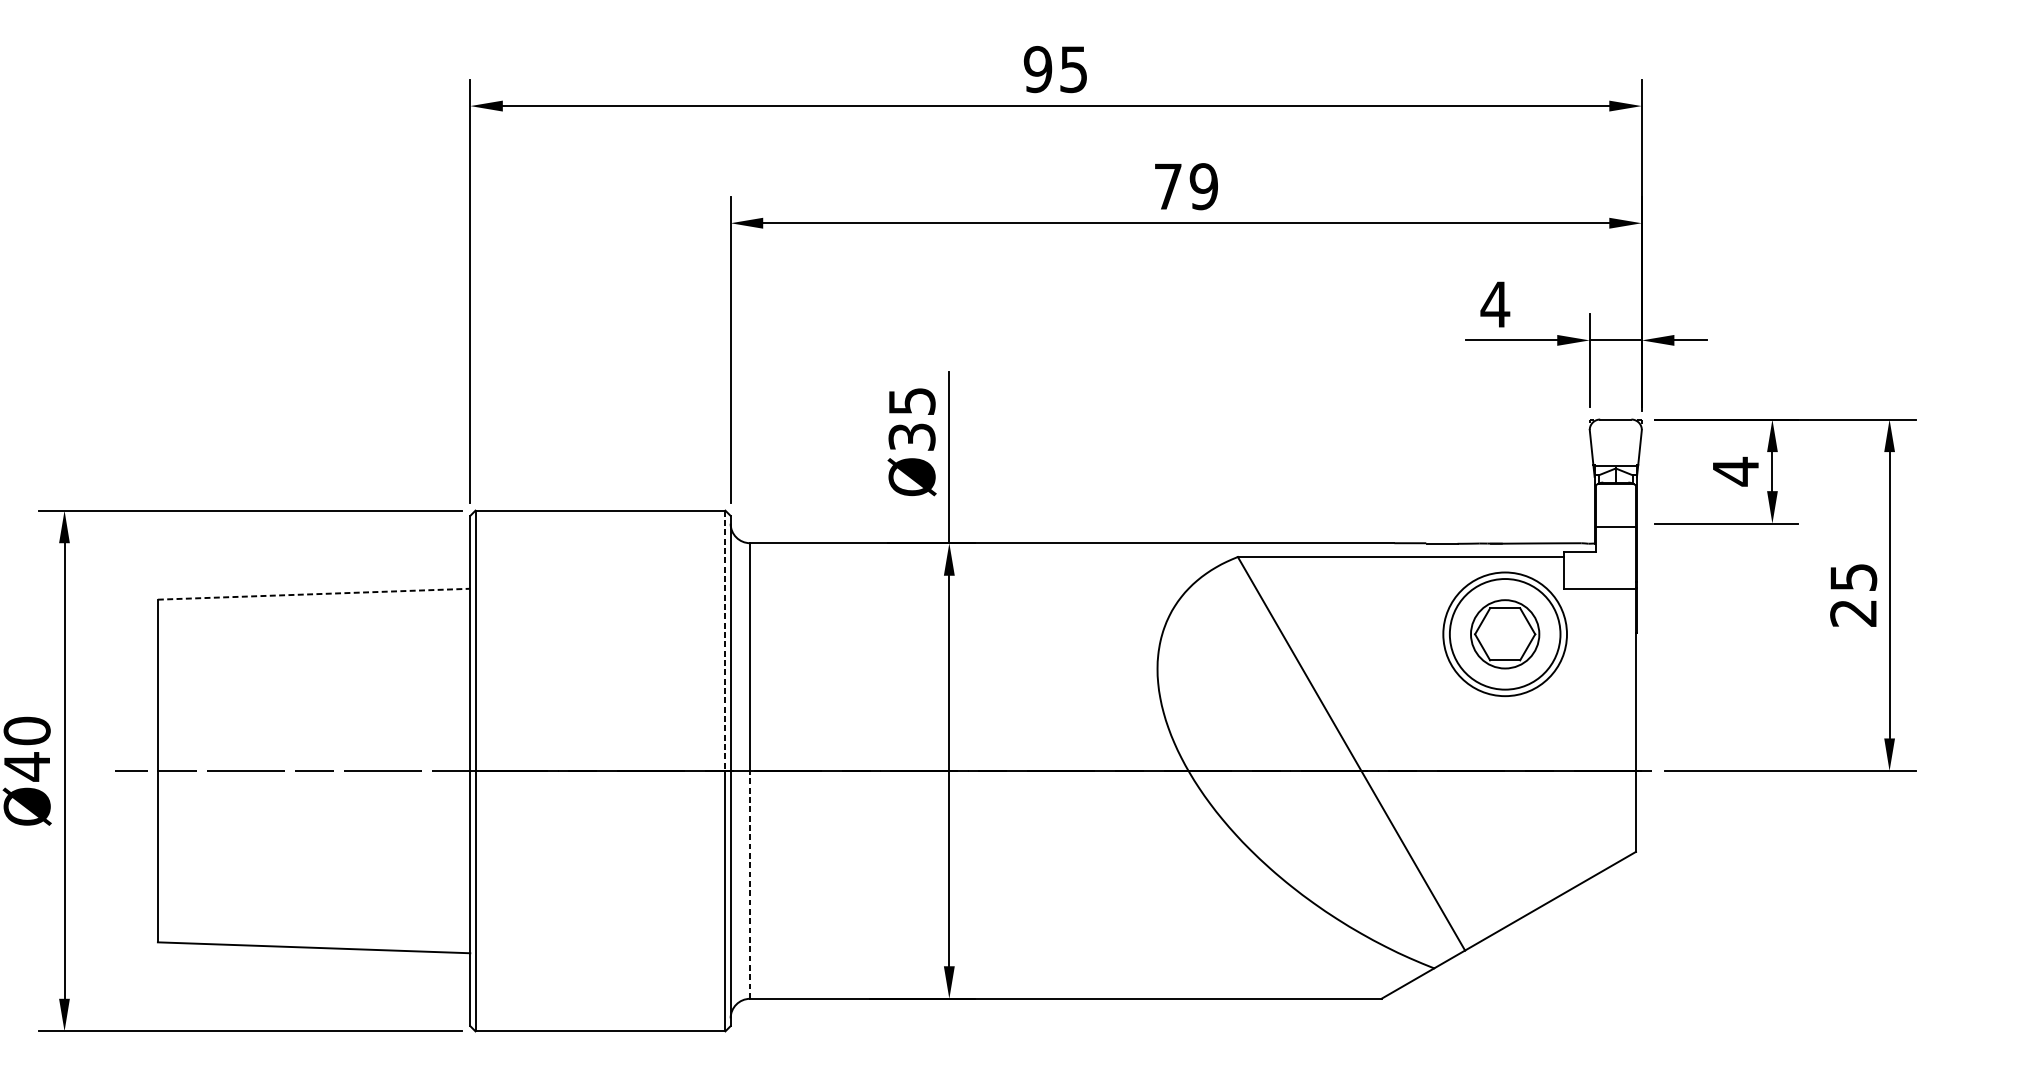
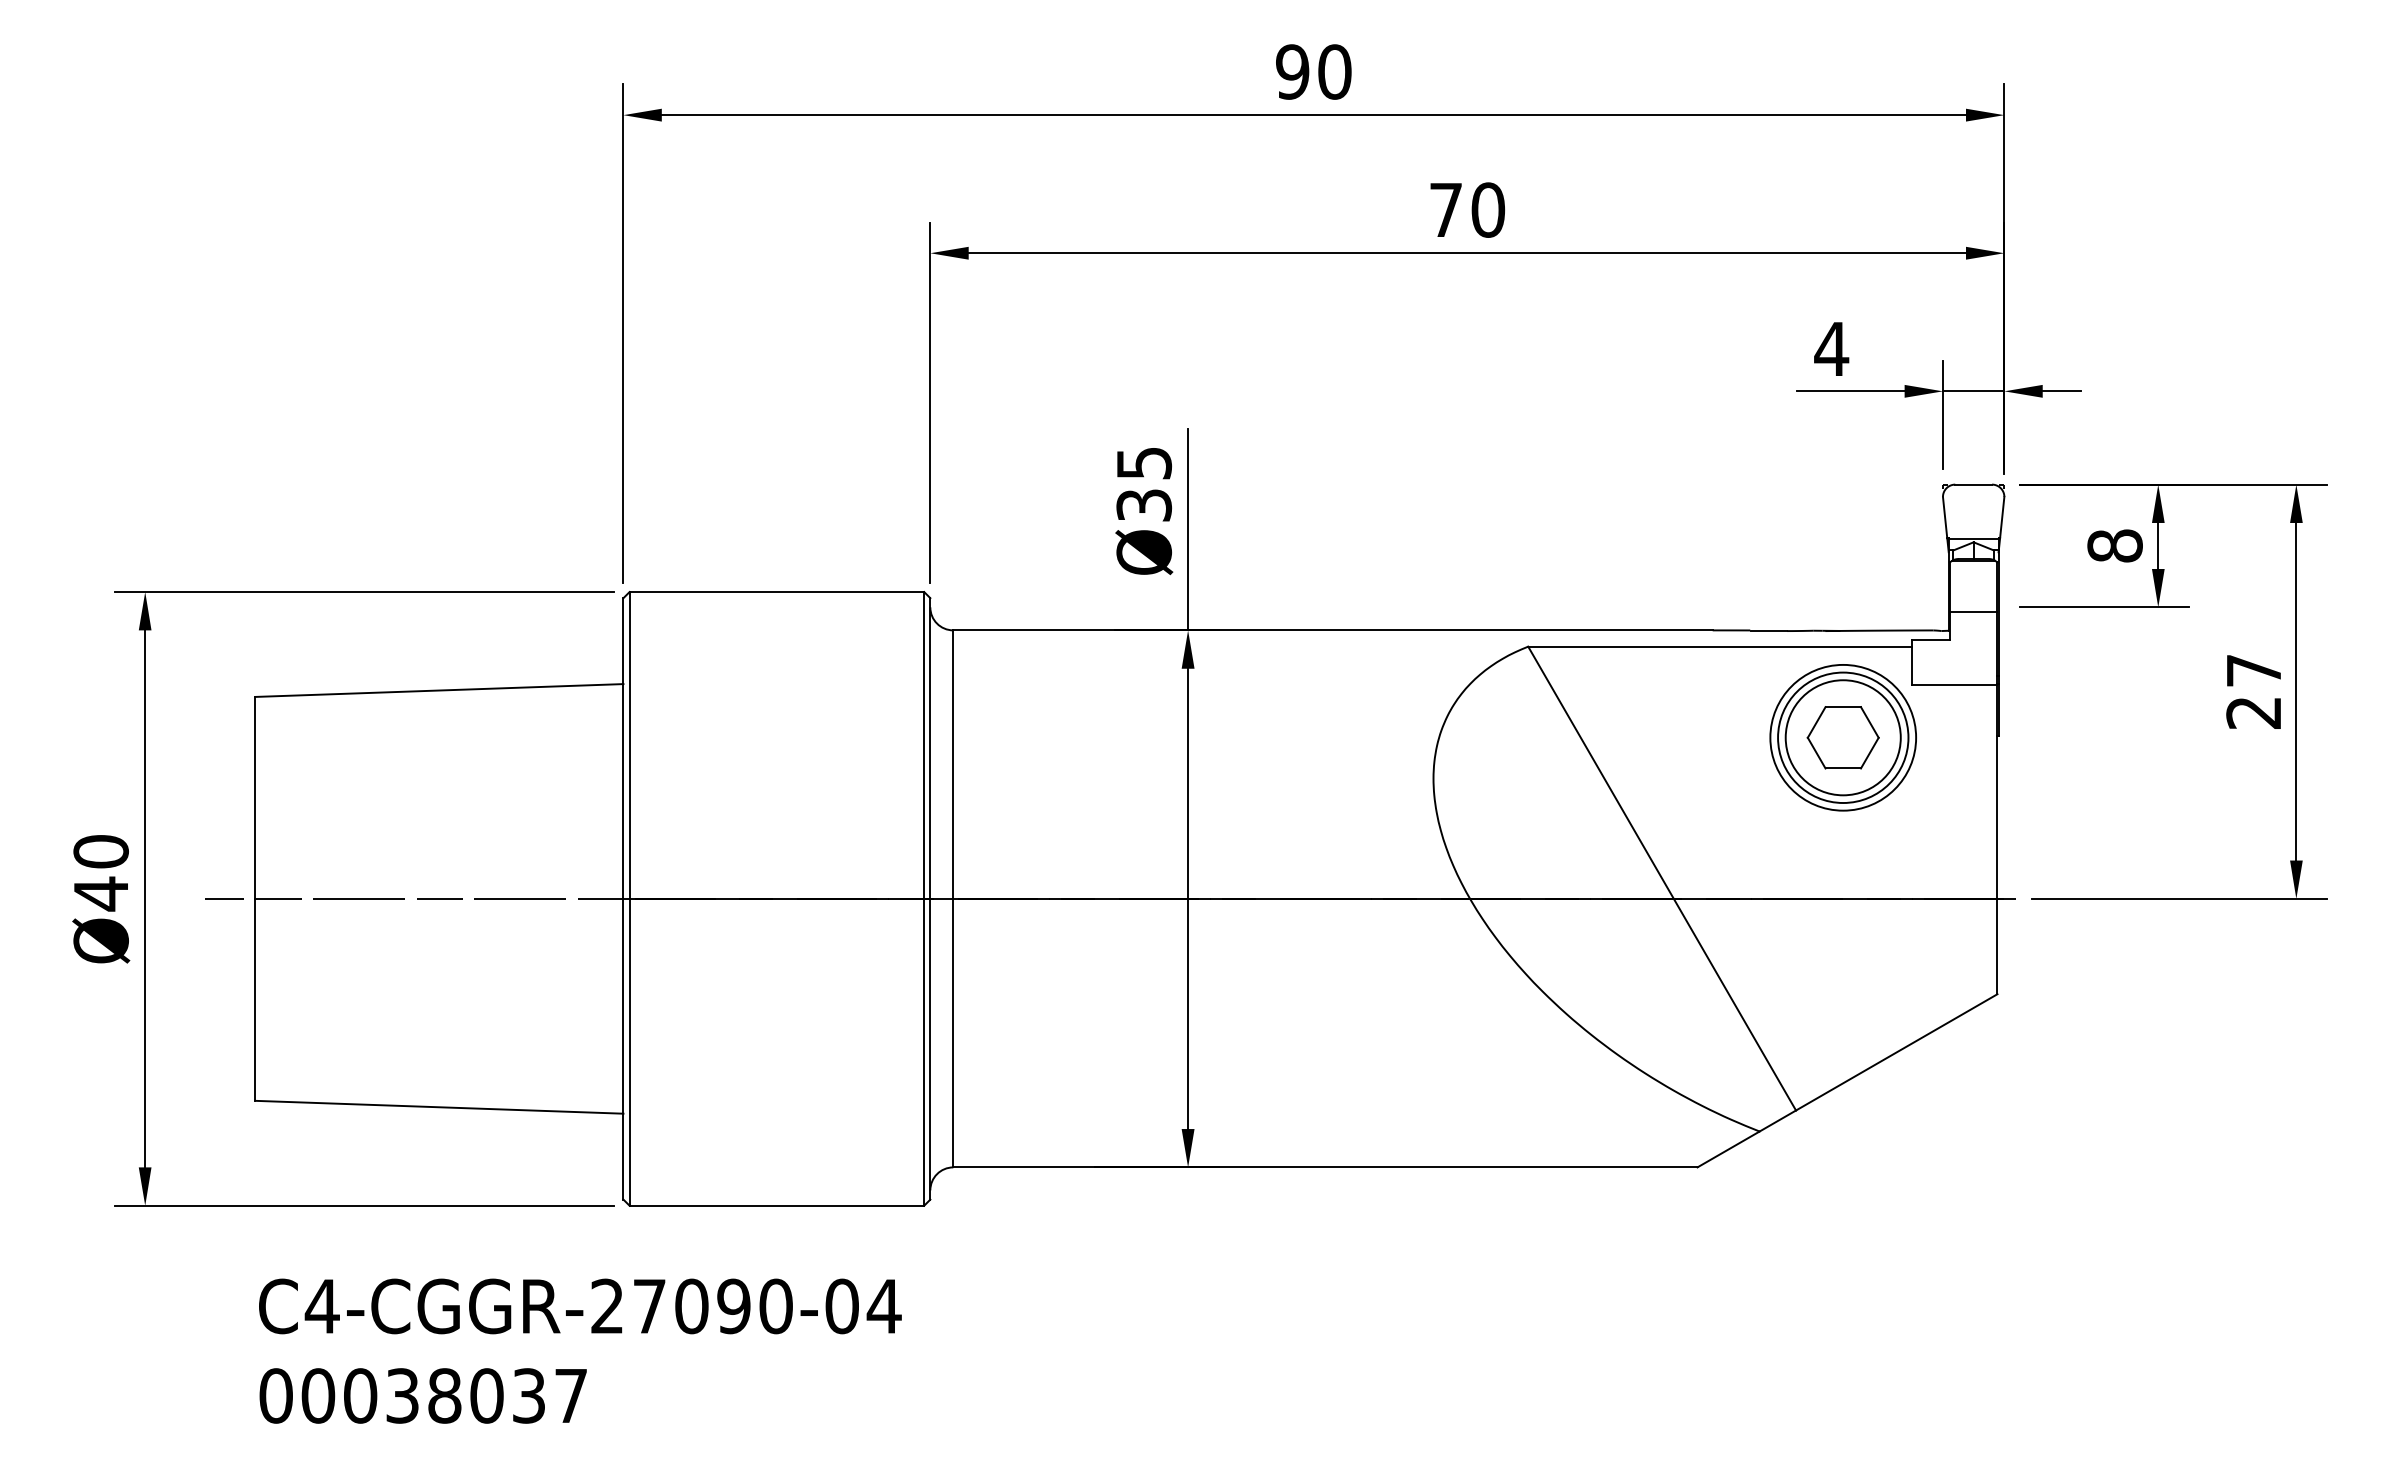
text: (1073, 69) -> (1334, 71), 95 -> 90
text: (1204, 186) -> (1488, 209), 79 -> 70
text: (1735, 471) -> (2114, 545), 4 -> 8
text: (1854, 577) -> (2254, 670), 25 -> 27
line: (314, 594) -> (439, 690), dashed -> solid
circle: (1504, 634) -> (1842, 737), size x1.43
line: (725, 640) -> (924, 745), dashed -> solid
line: (750, 884) -> (953, 1032), dashed -> solid

